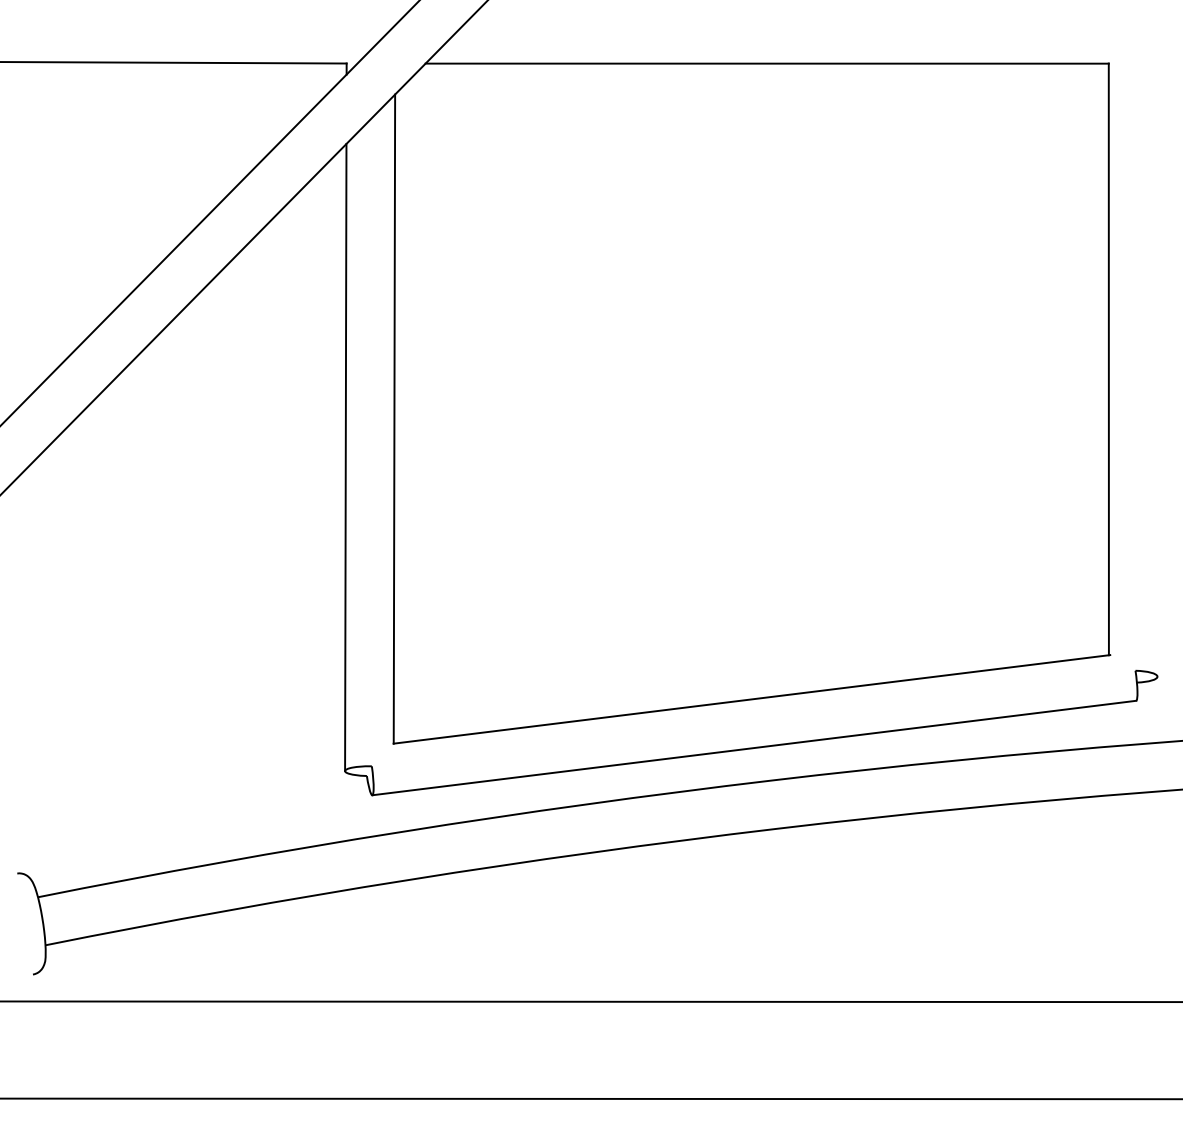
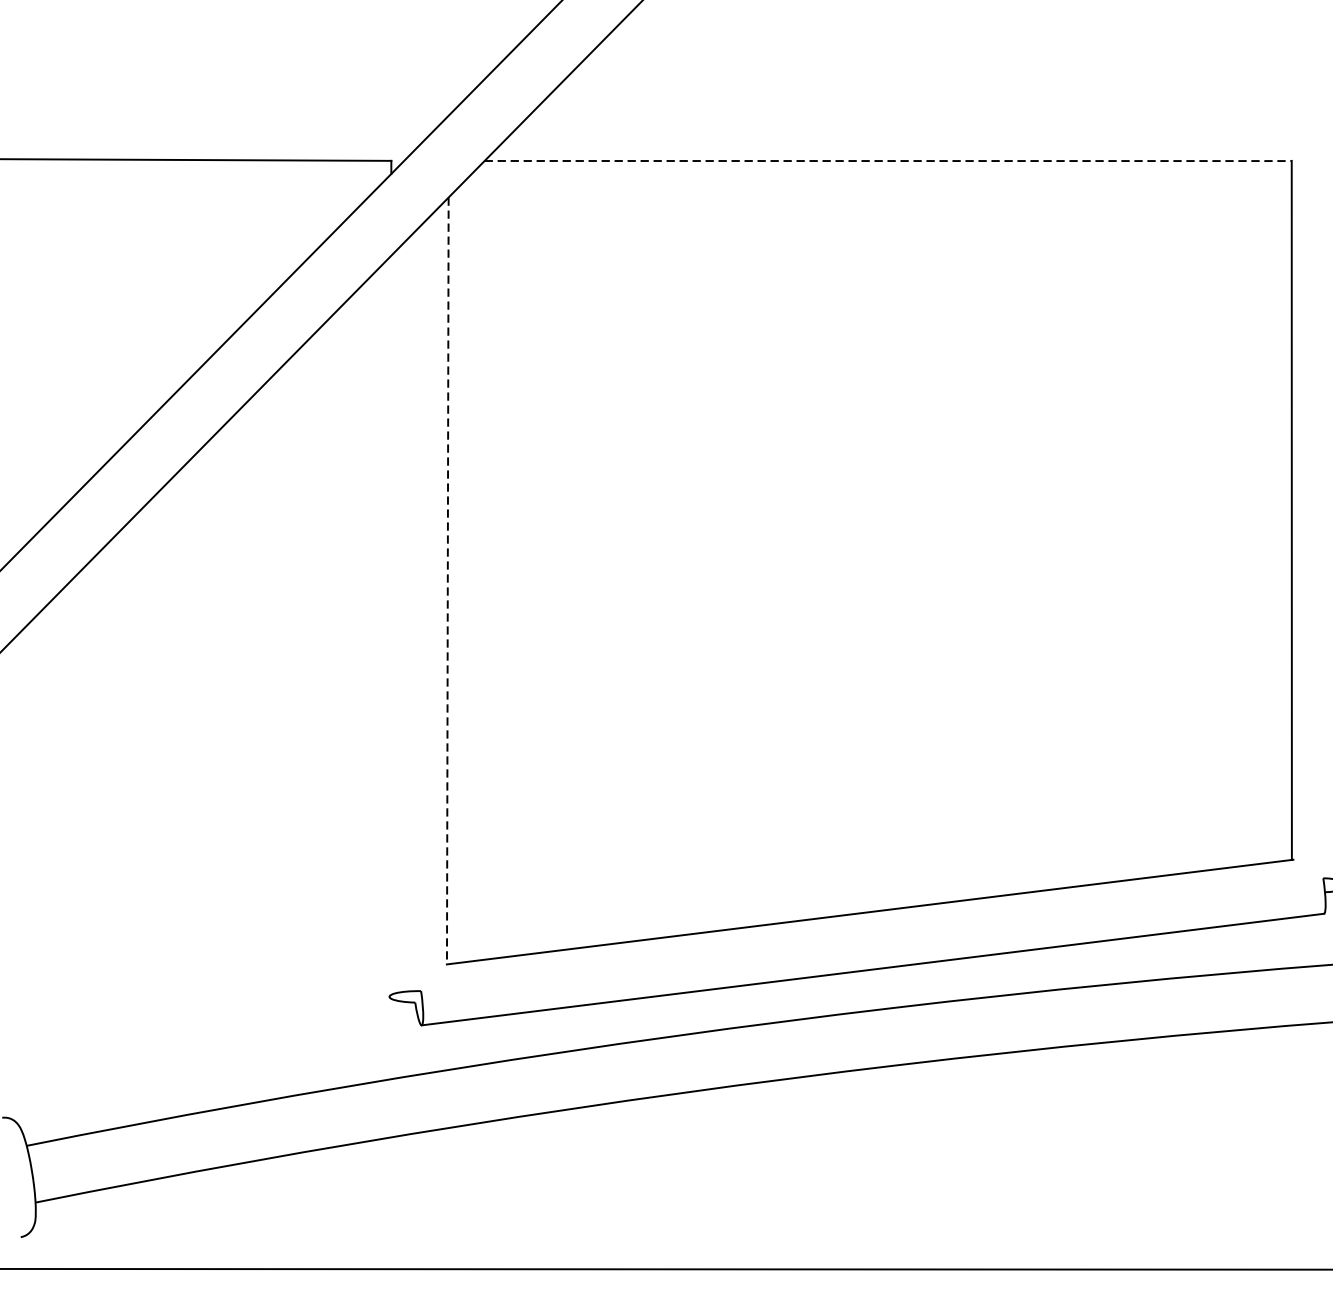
line: (767, 63) -> (888, 160), solid -> dashed
line: (394, 419) -> (447, 581), solid -> dashed
line: (345, 457) -> (389, 626), removed

